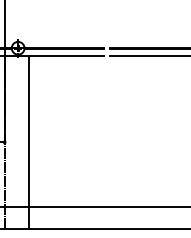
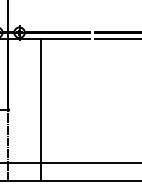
line: (28, 142) -> (40, 110), moved

